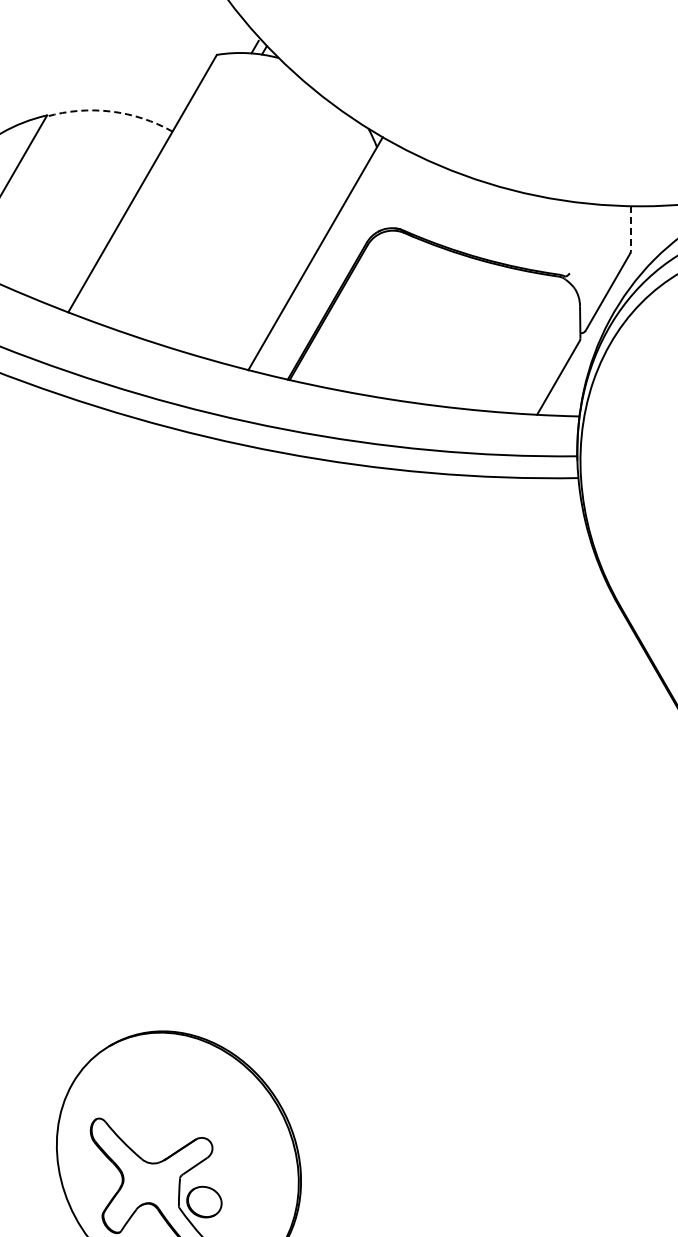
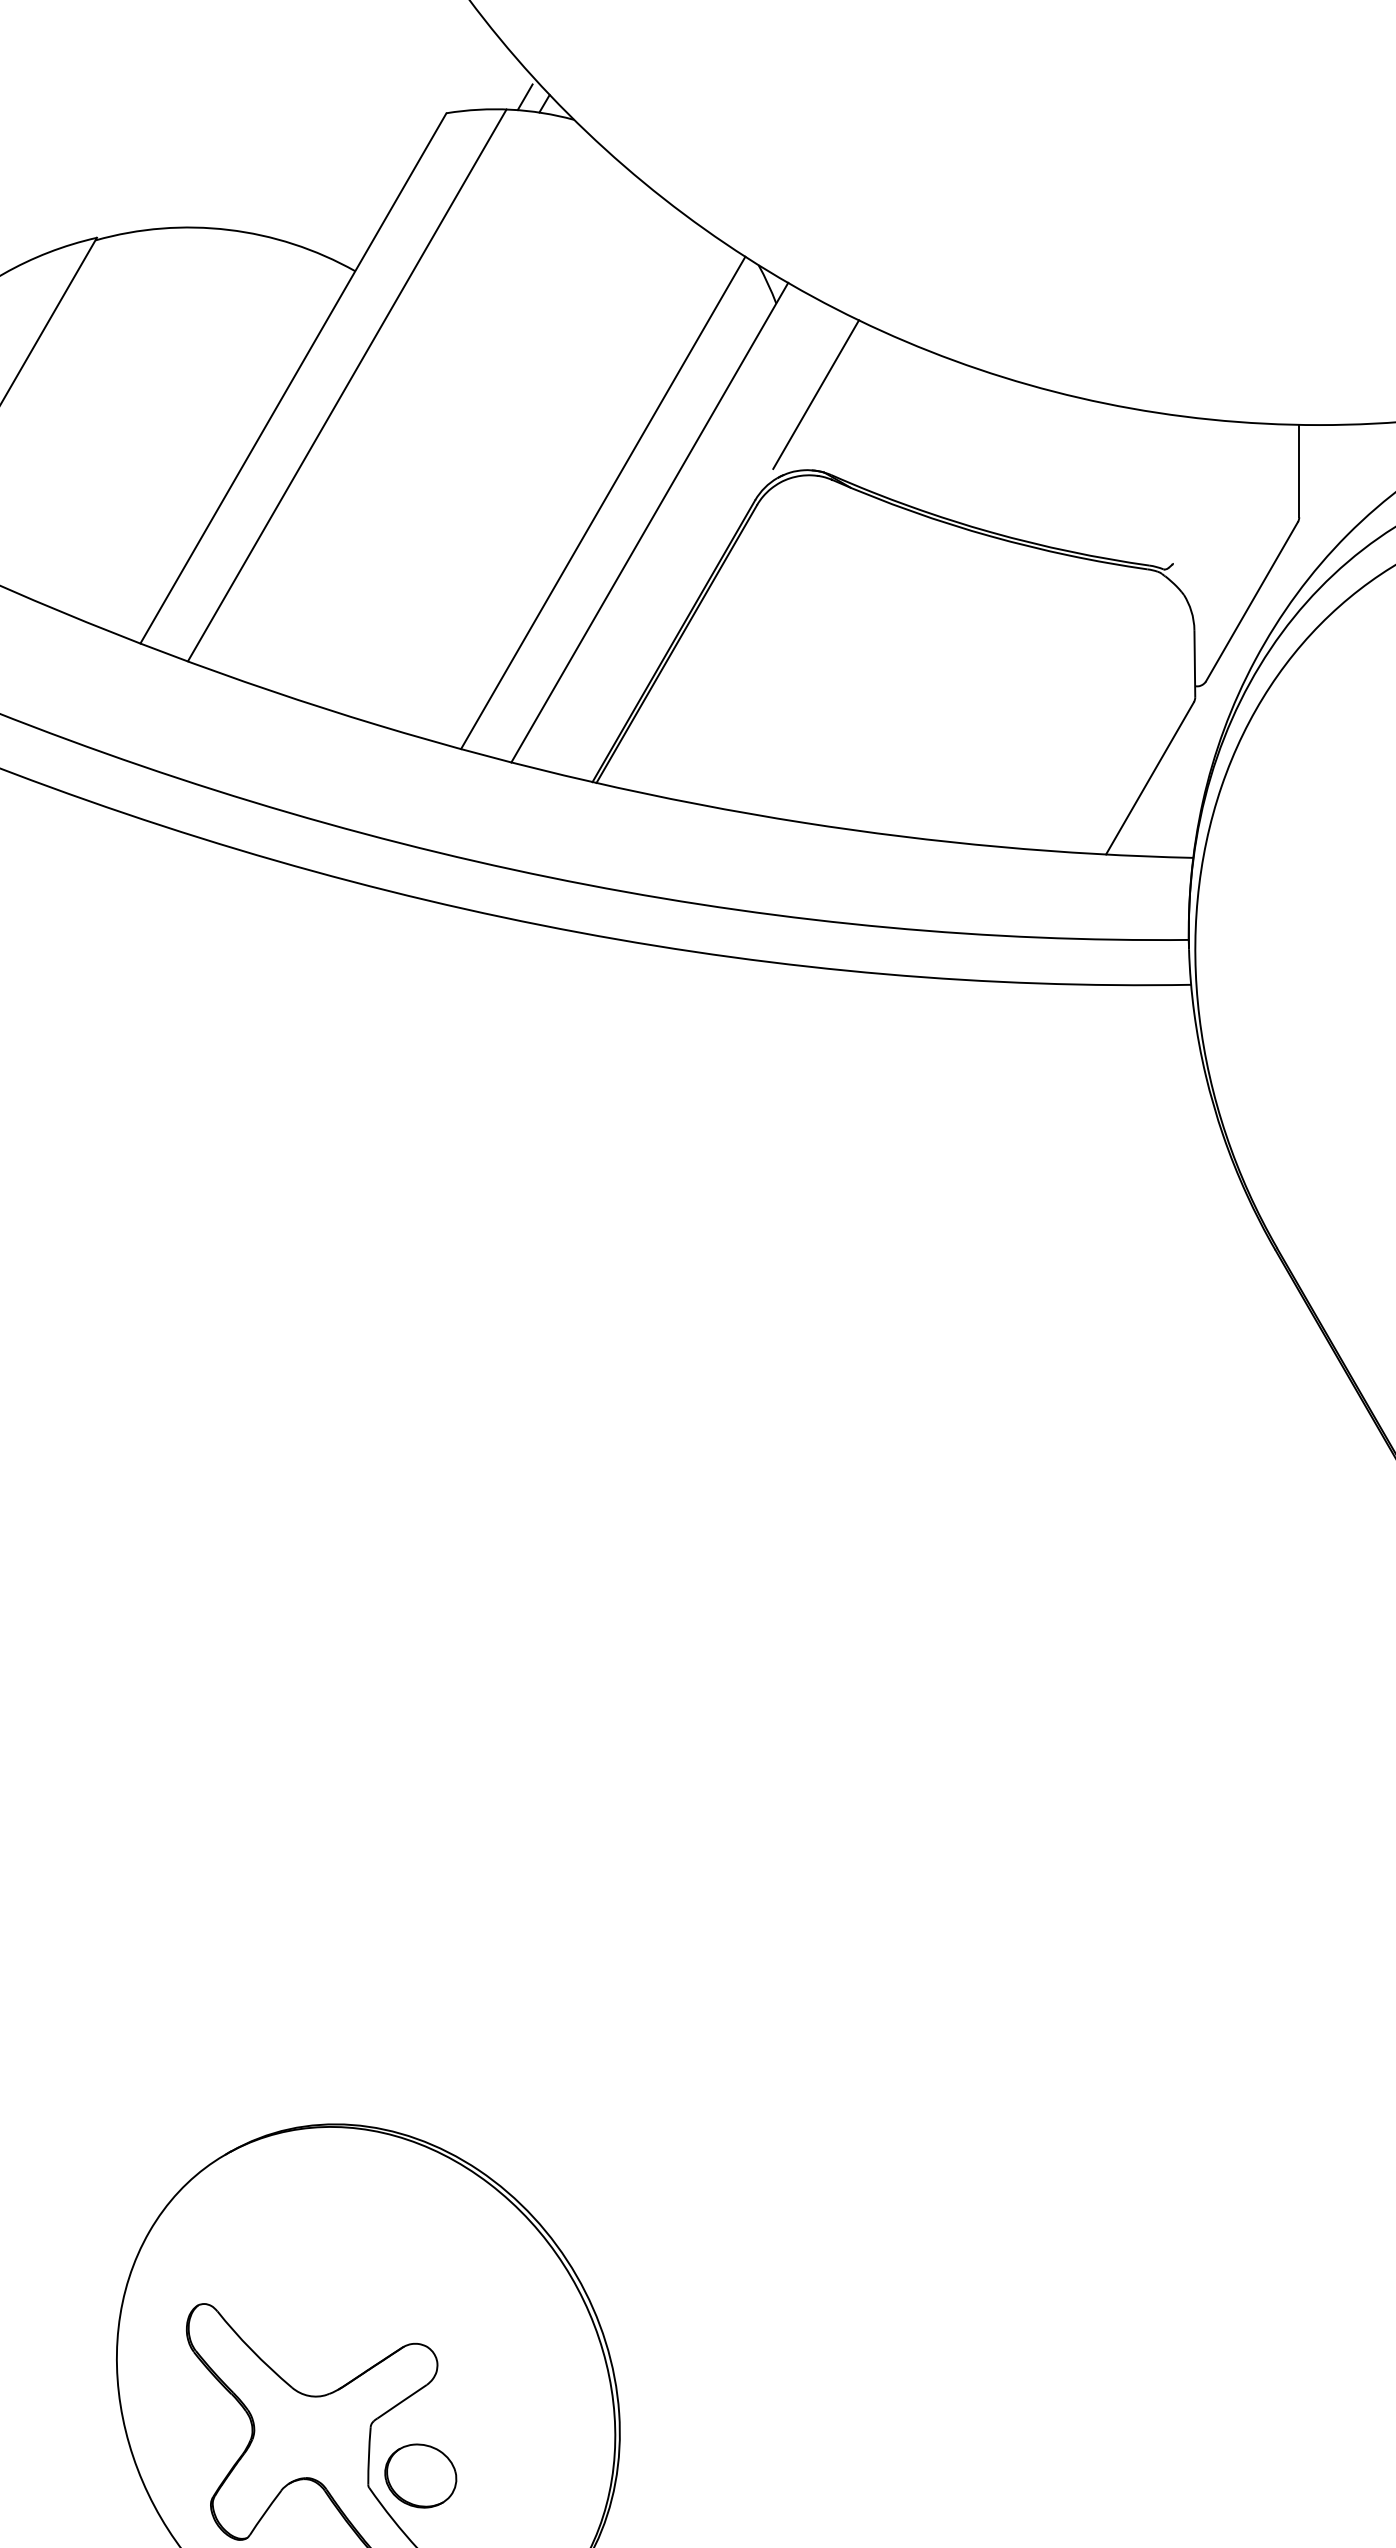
arc: (111, 111) -> (229, 229), dashed -> solid
line: (168, 187) -> (346, 386), added
line: (396, 191) -> (816, 394), added
line: (630, 229) -> (1298, 472), dashed -> solid
line: (292, 243) -> (602, 501), added

